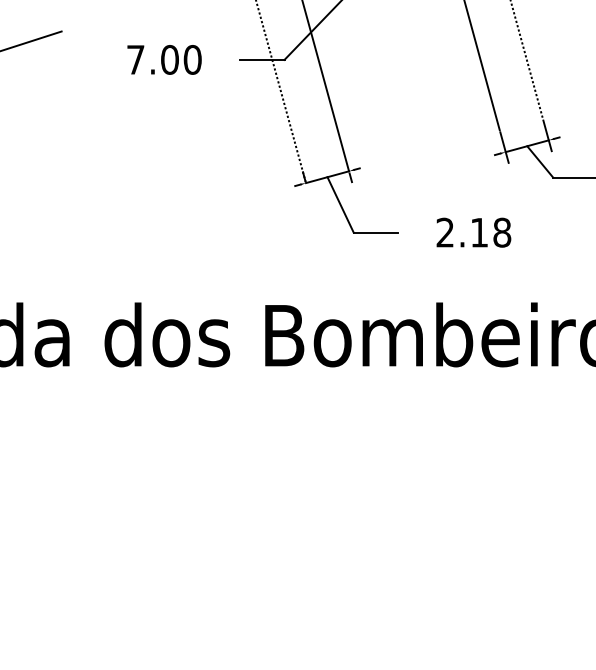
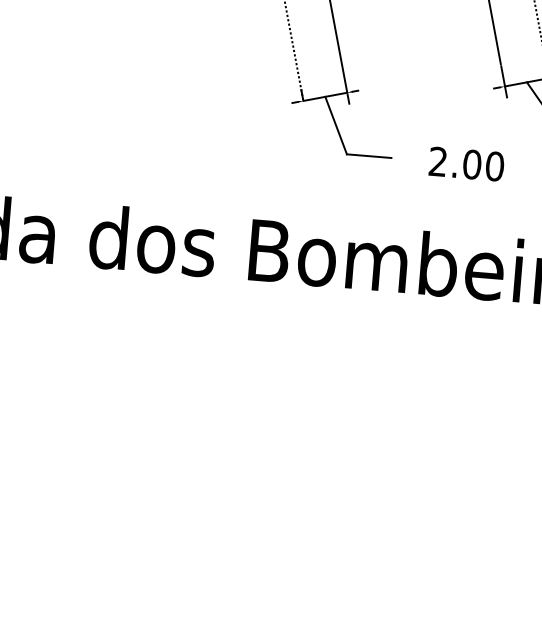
text: (490, 232) -> (483, 165), 2.18 -> 2.00

